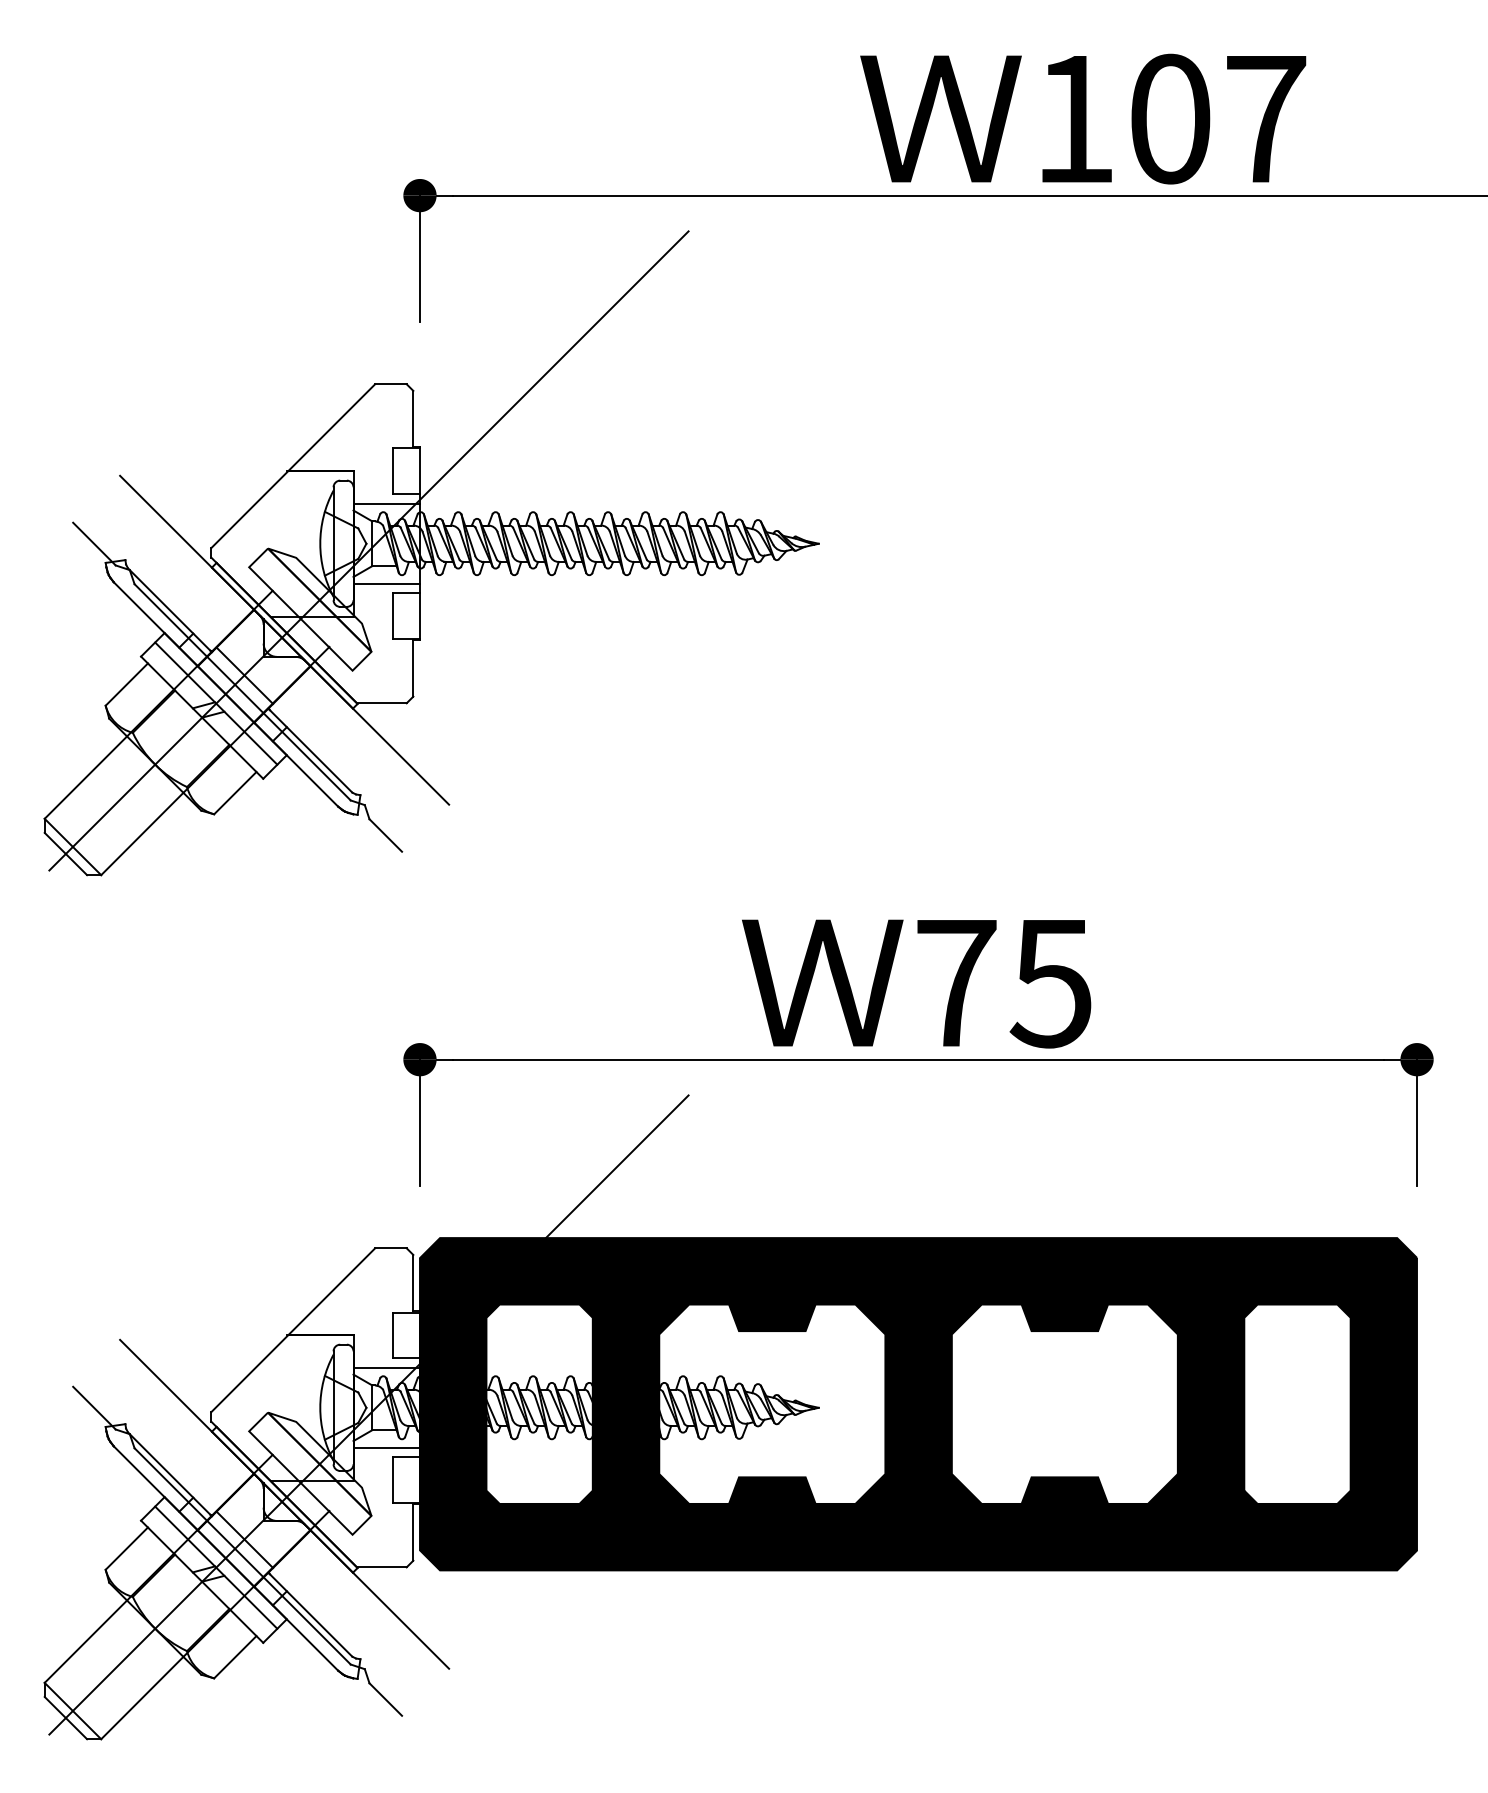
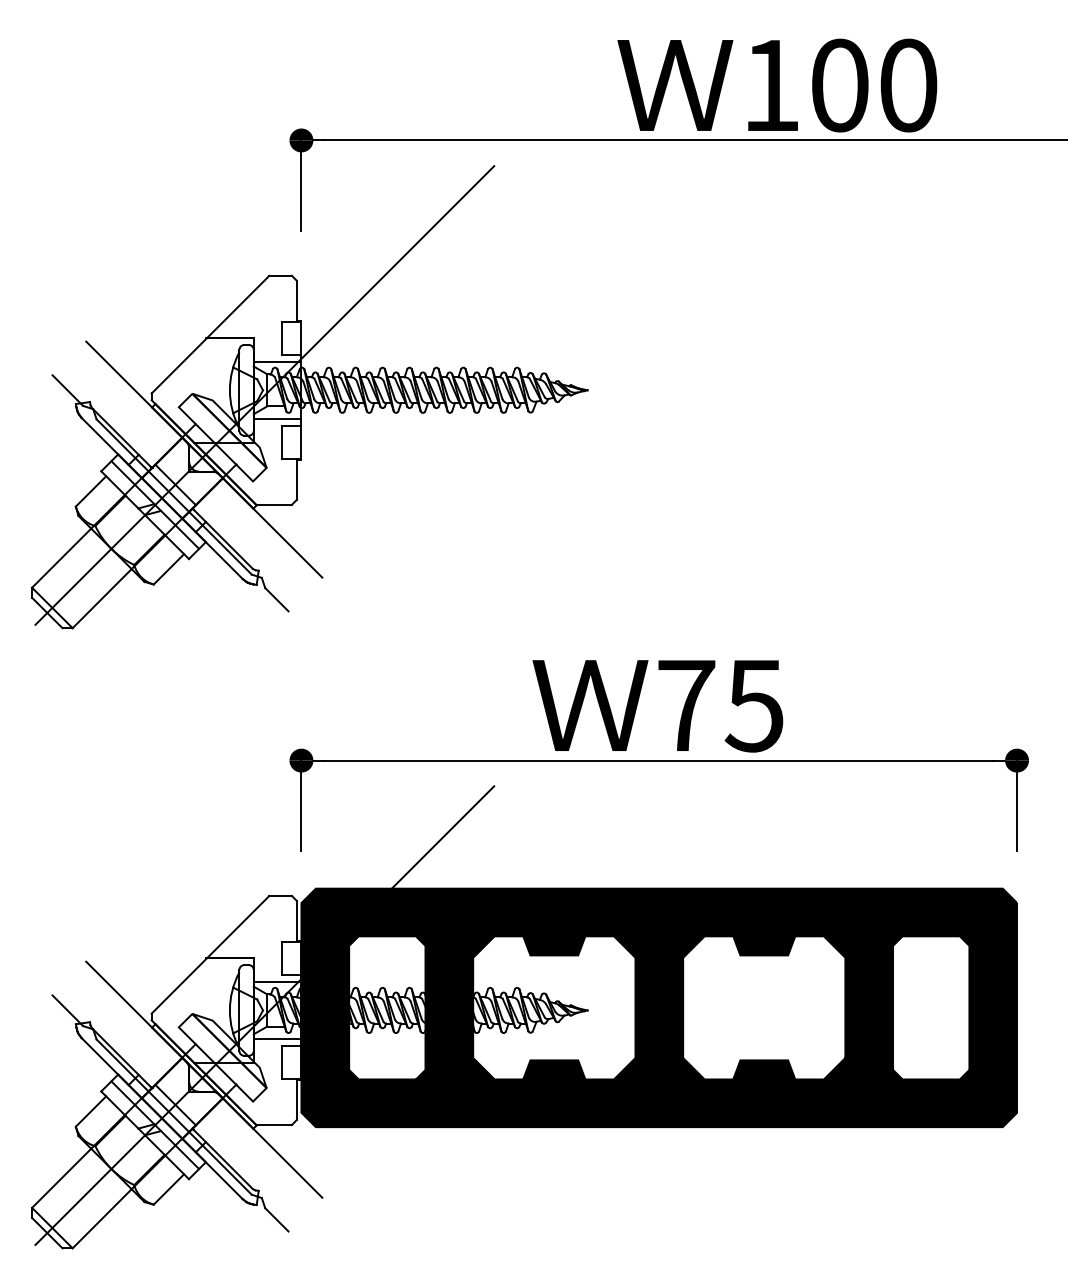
text: (1266, 118) -> (908, 85), 107 -> 100

